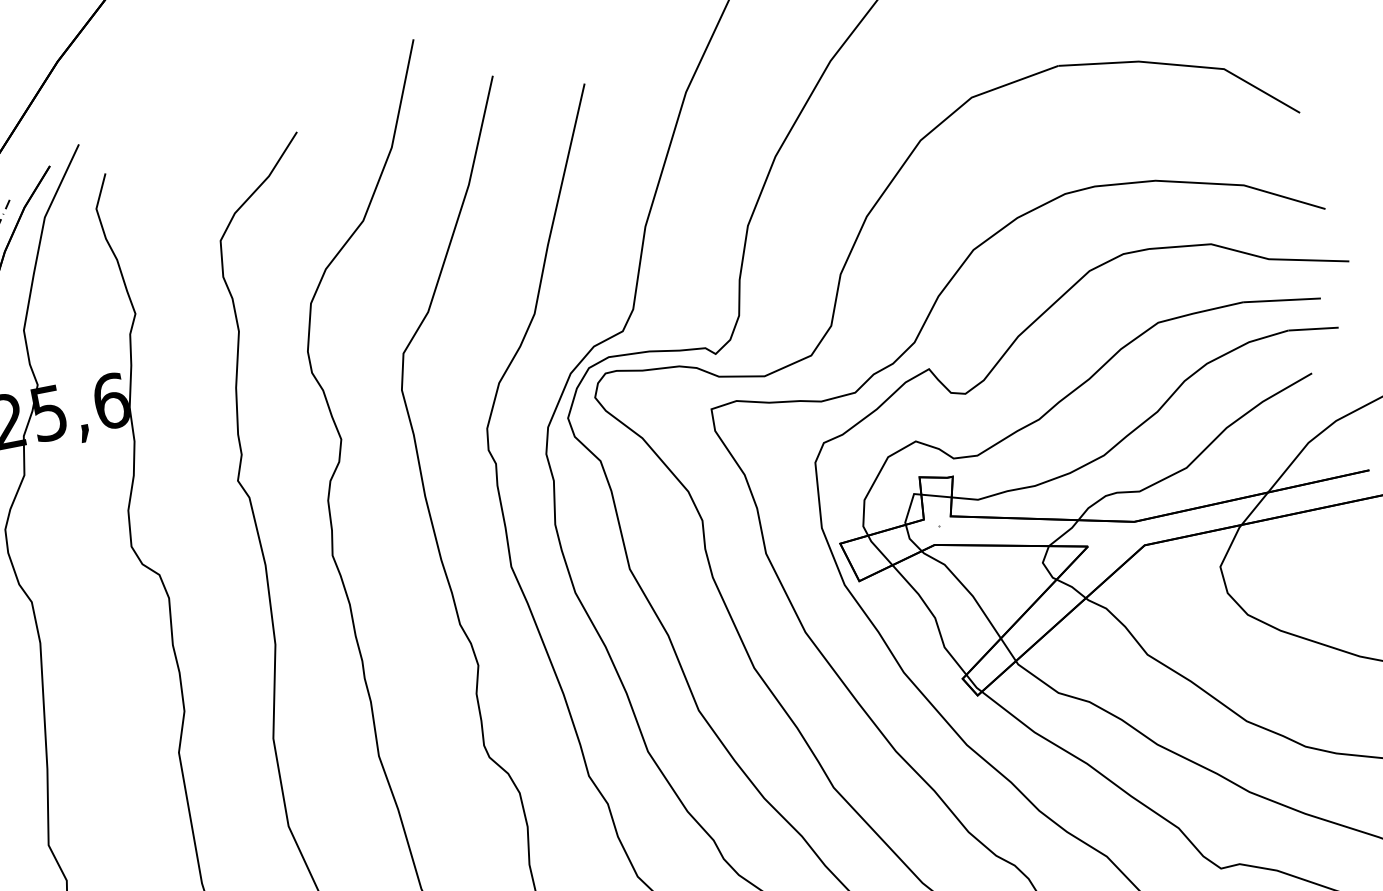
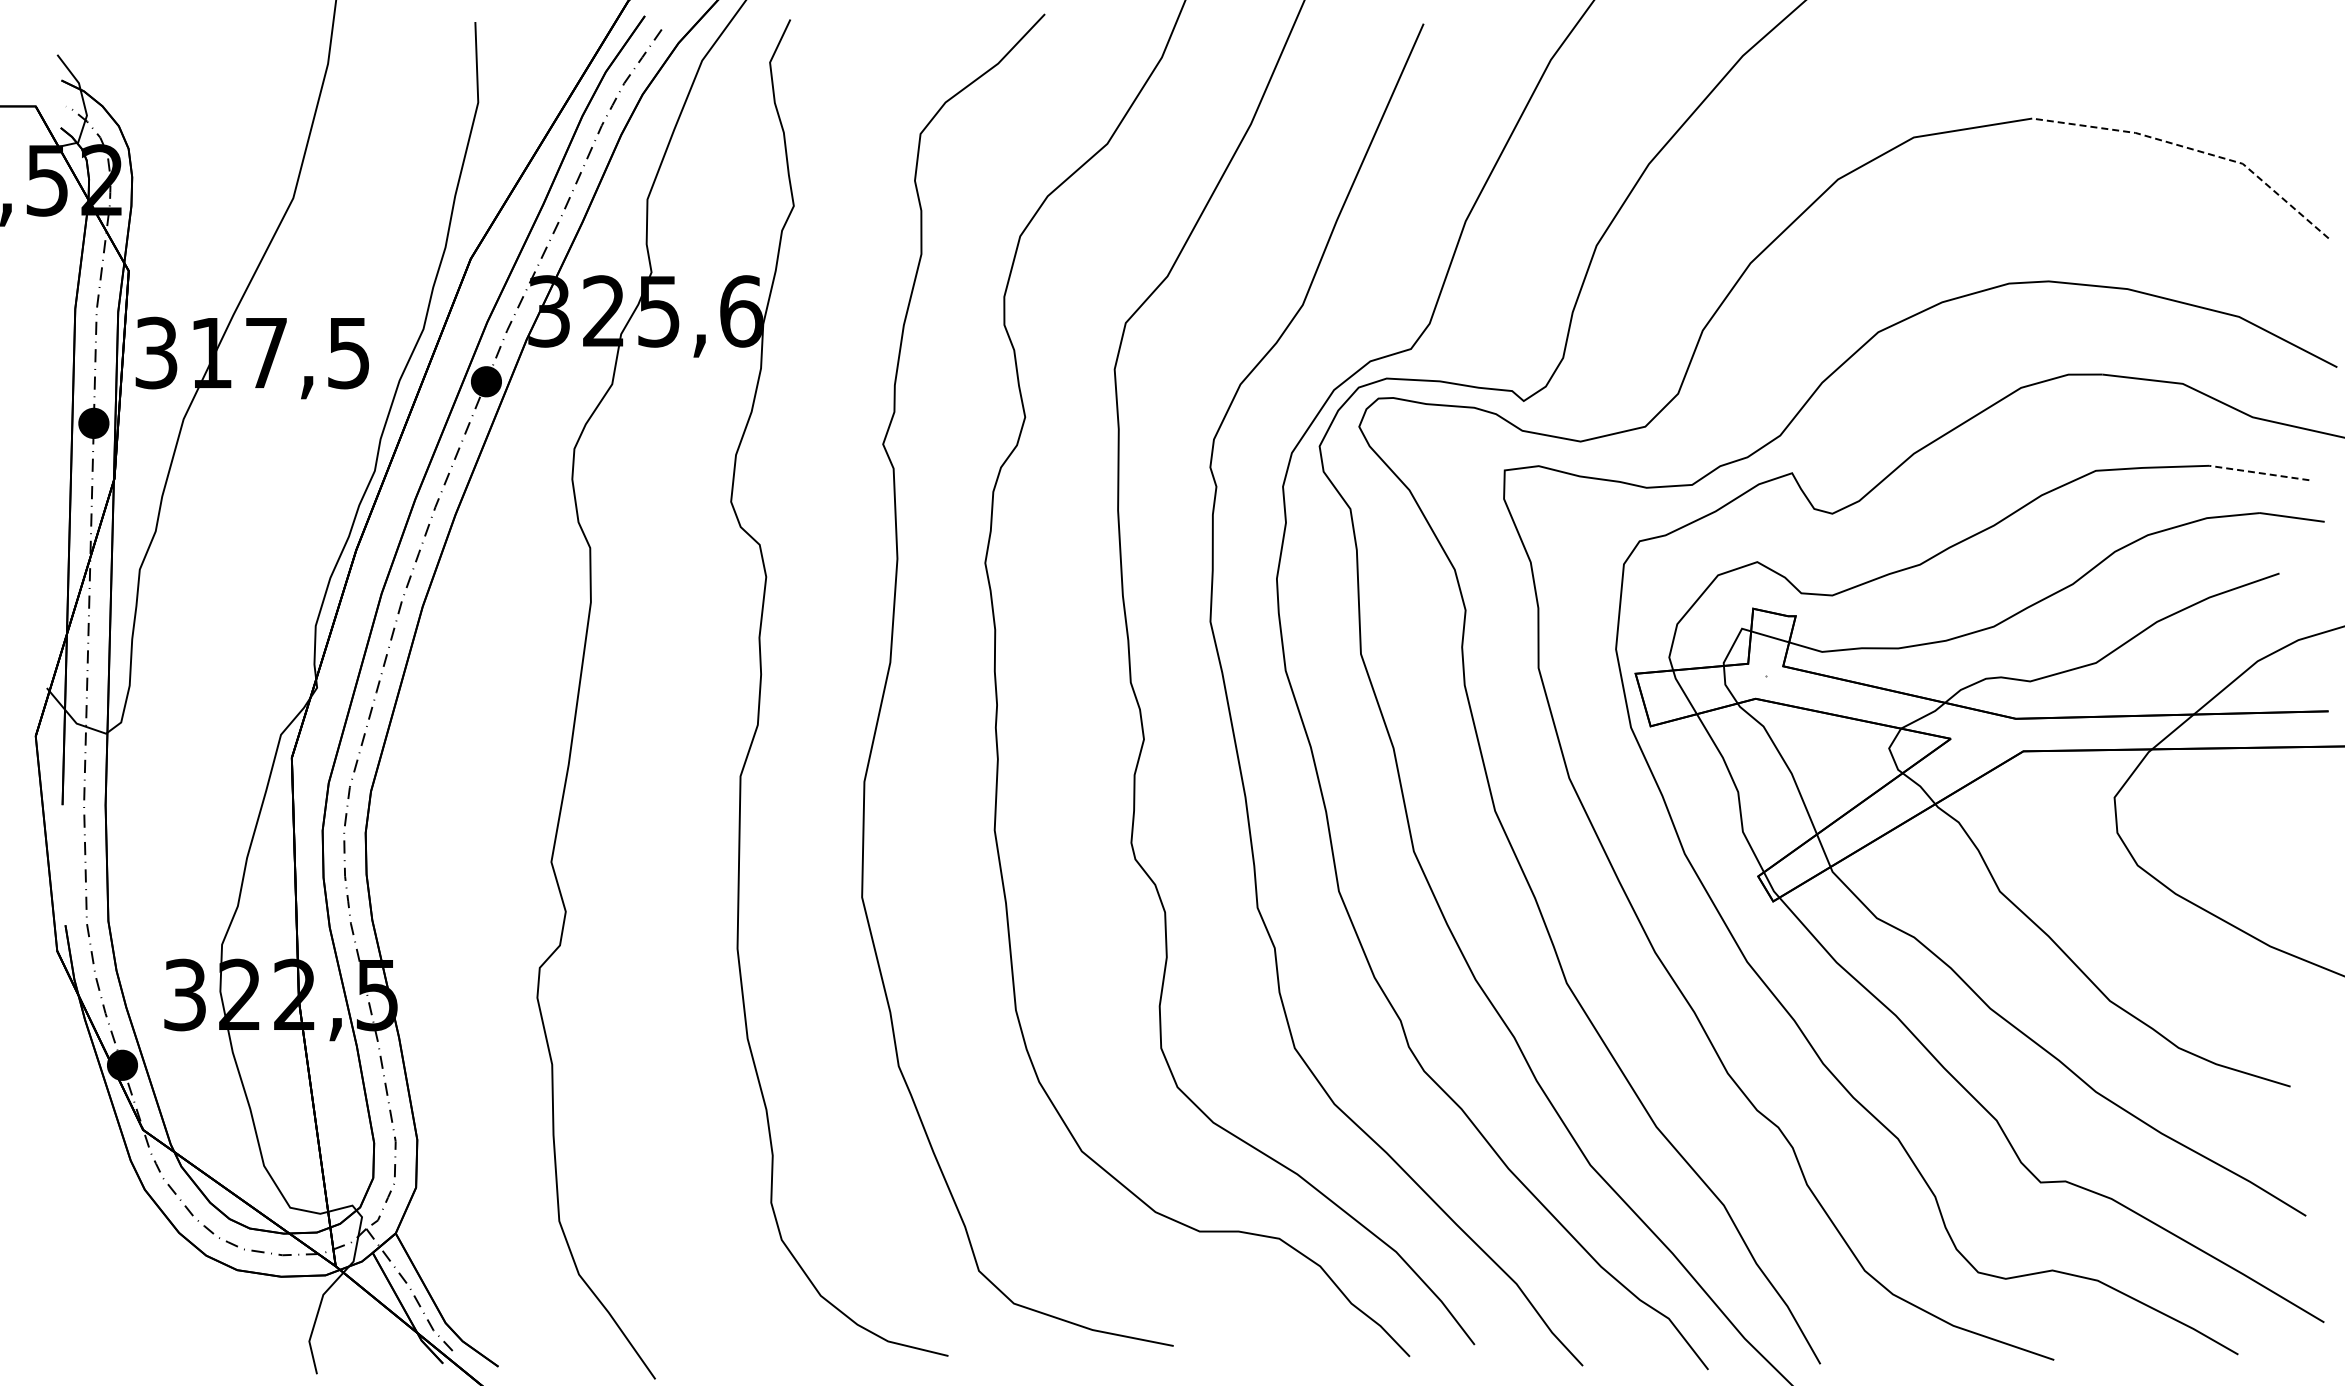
line: (1184, 65) -> (2193, 149), solid -> dashed
line: (1282, 300) -> (2259, 473), solid -> dashed

